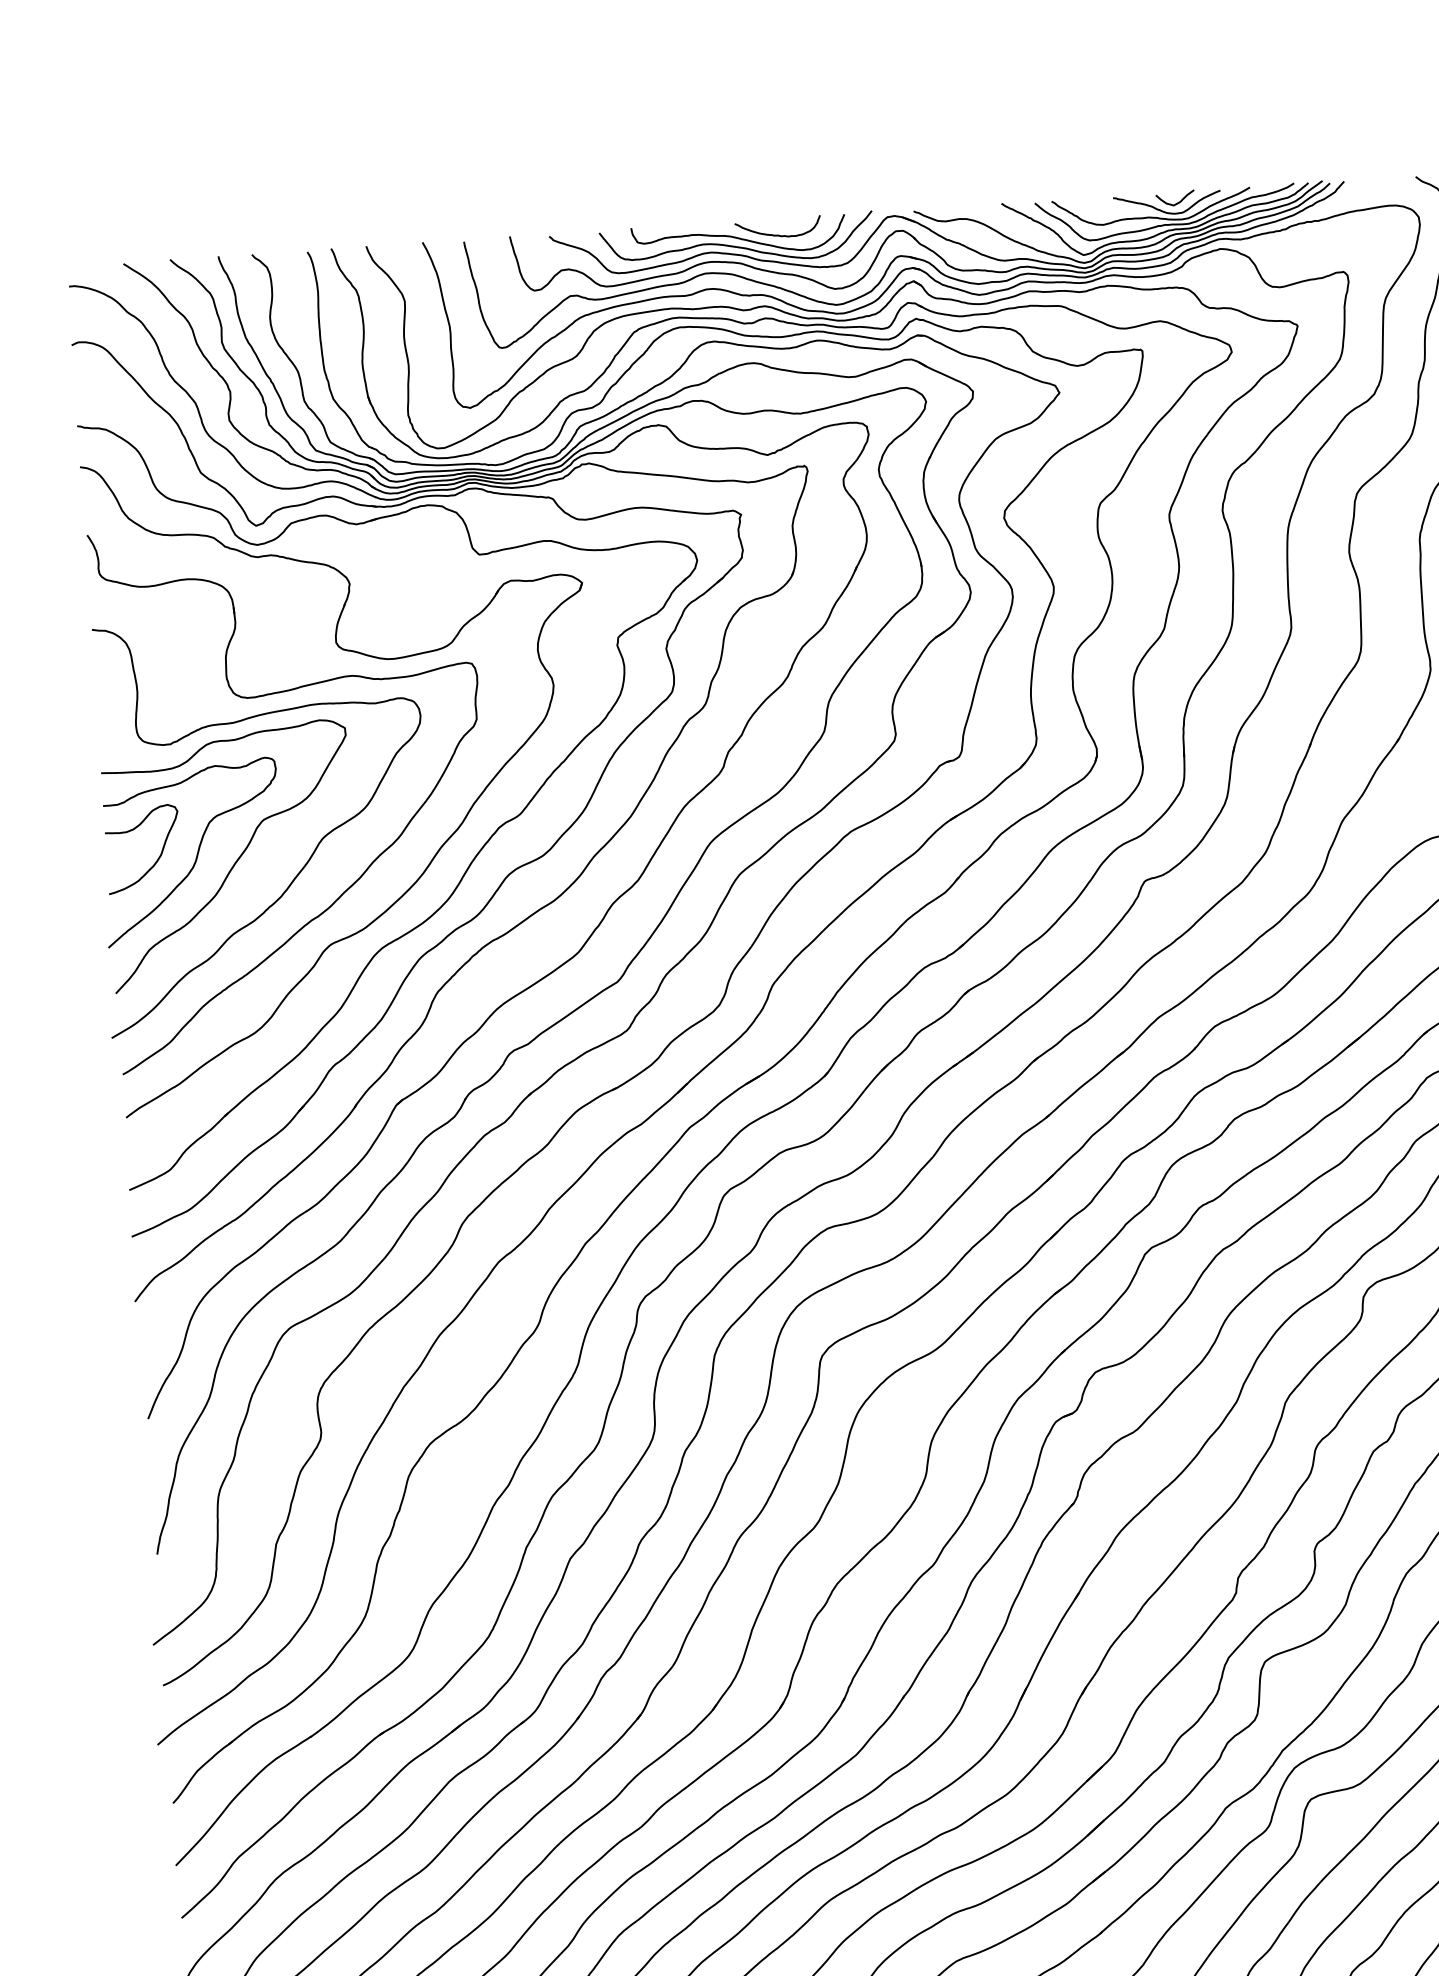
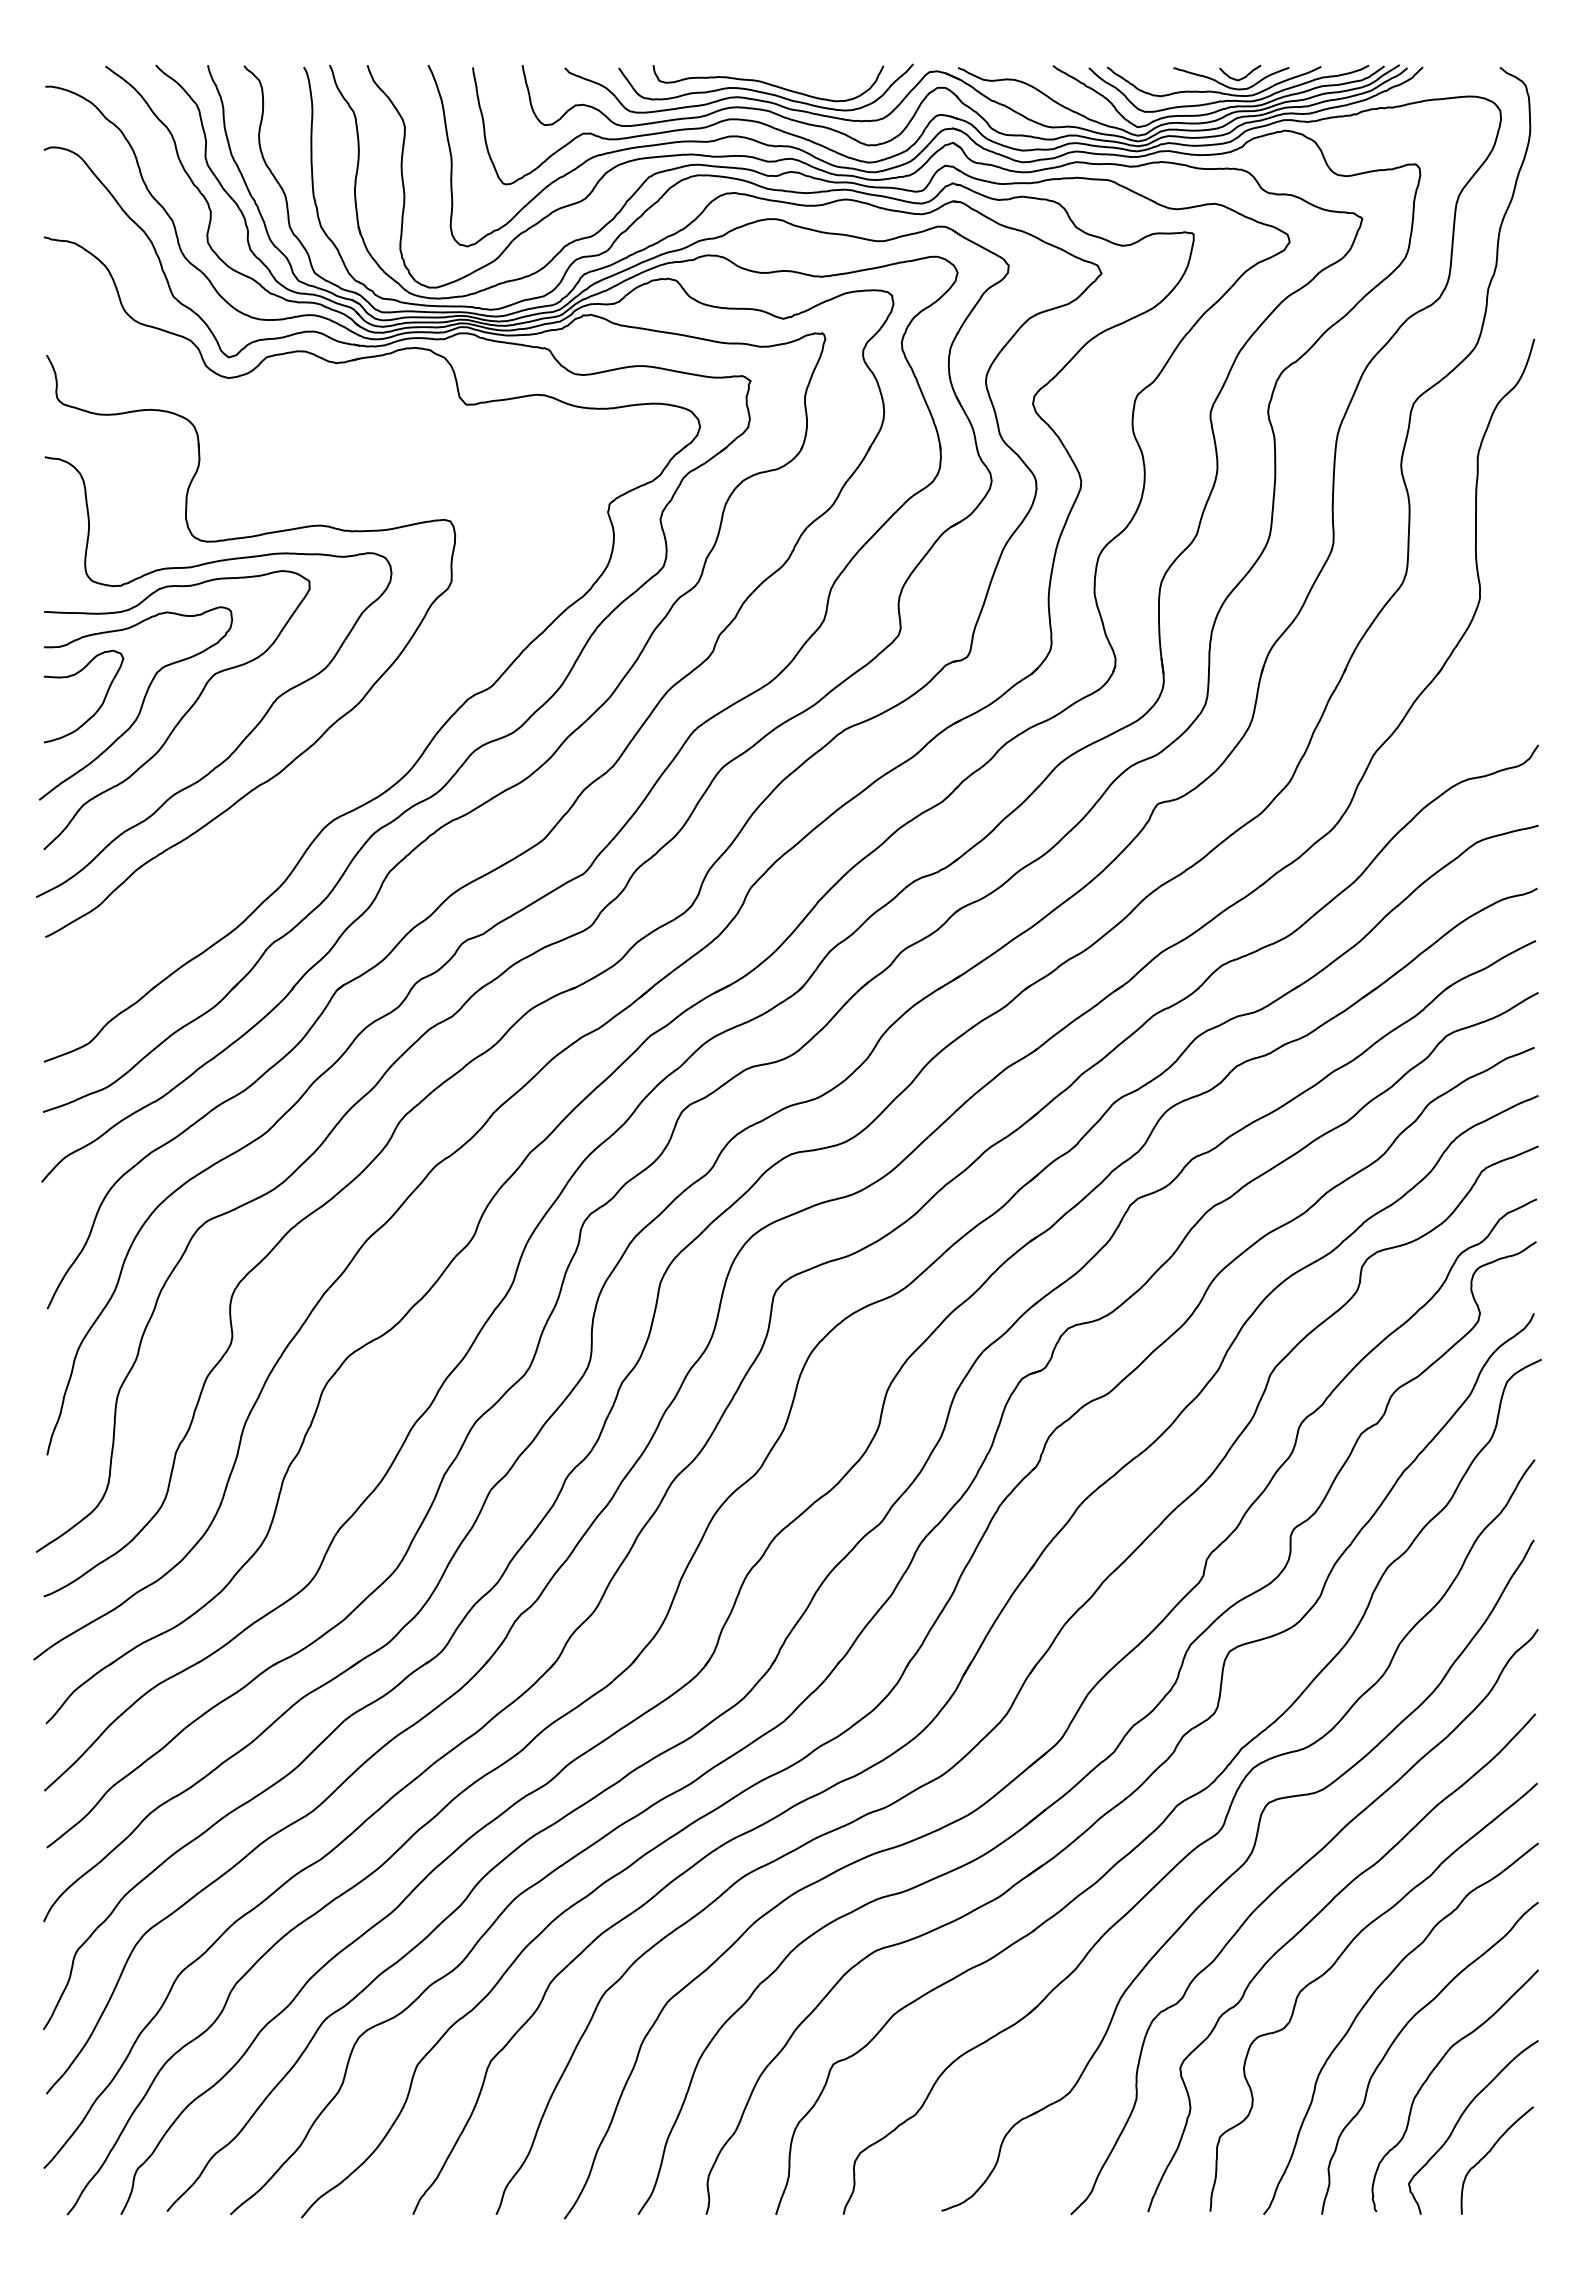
curve: (777, 234) -> (810, 82), removed
part: (438, 848) -> (401, 717), removed

